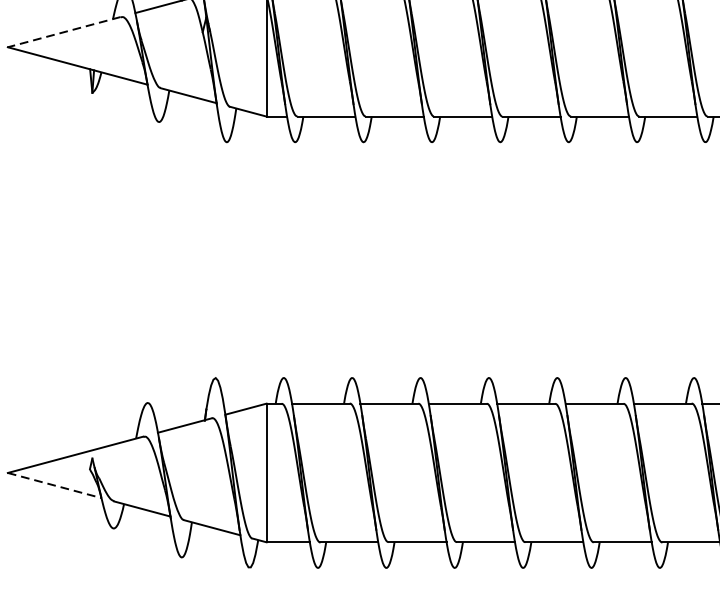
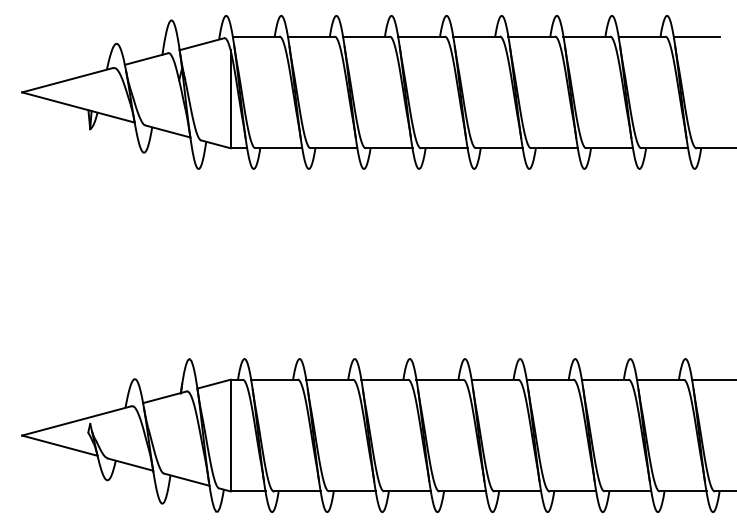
line: (64, 32) -> (67, 80), dashed -> solid
line: (55, 485) -> (60, 445), dashed -> solid

